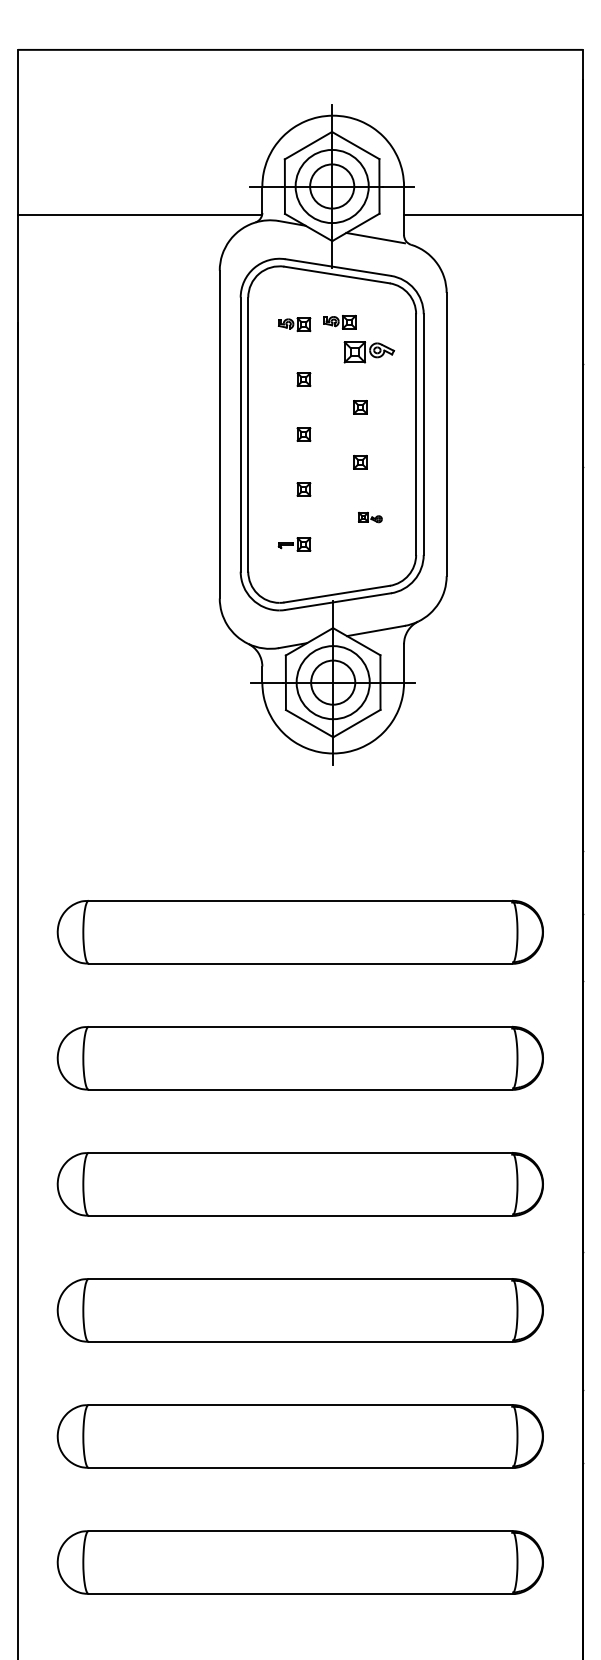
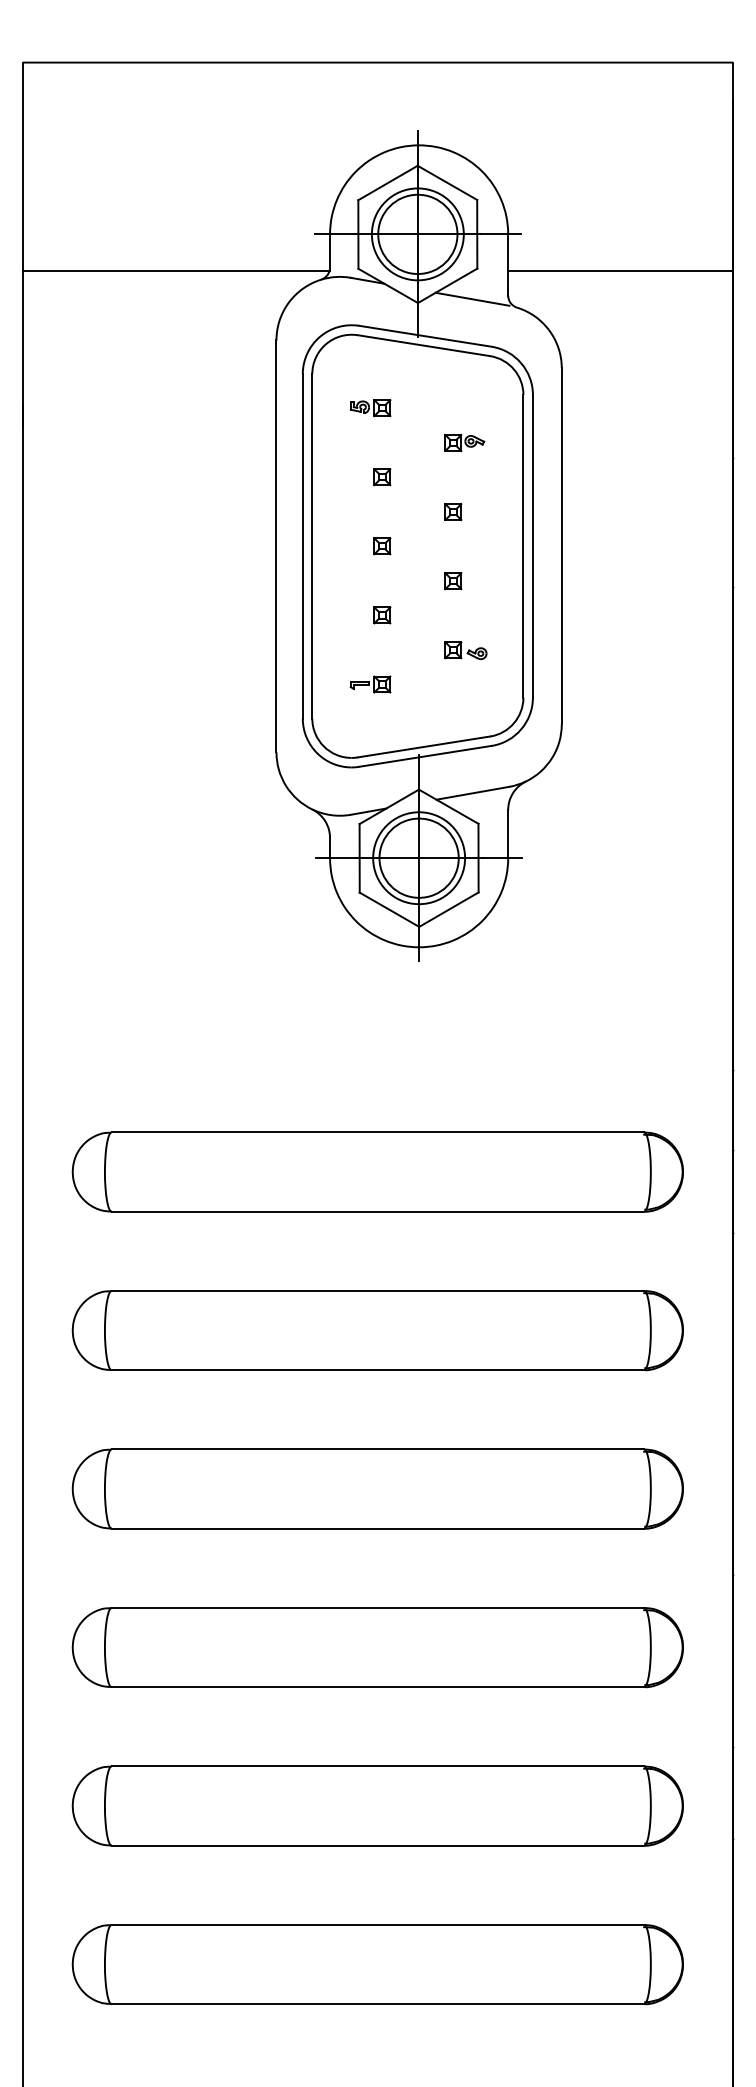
circle: (331, 186) -> (417, 234), size x1.43
part: (339, 322) -> (427, 405), removed
part: (369, 352) -> (464, 442), size x0.62
part: (370, 517) -> (465, 650), size x1.43
circle: (332, 682) -> (418, 857), size x1.43

